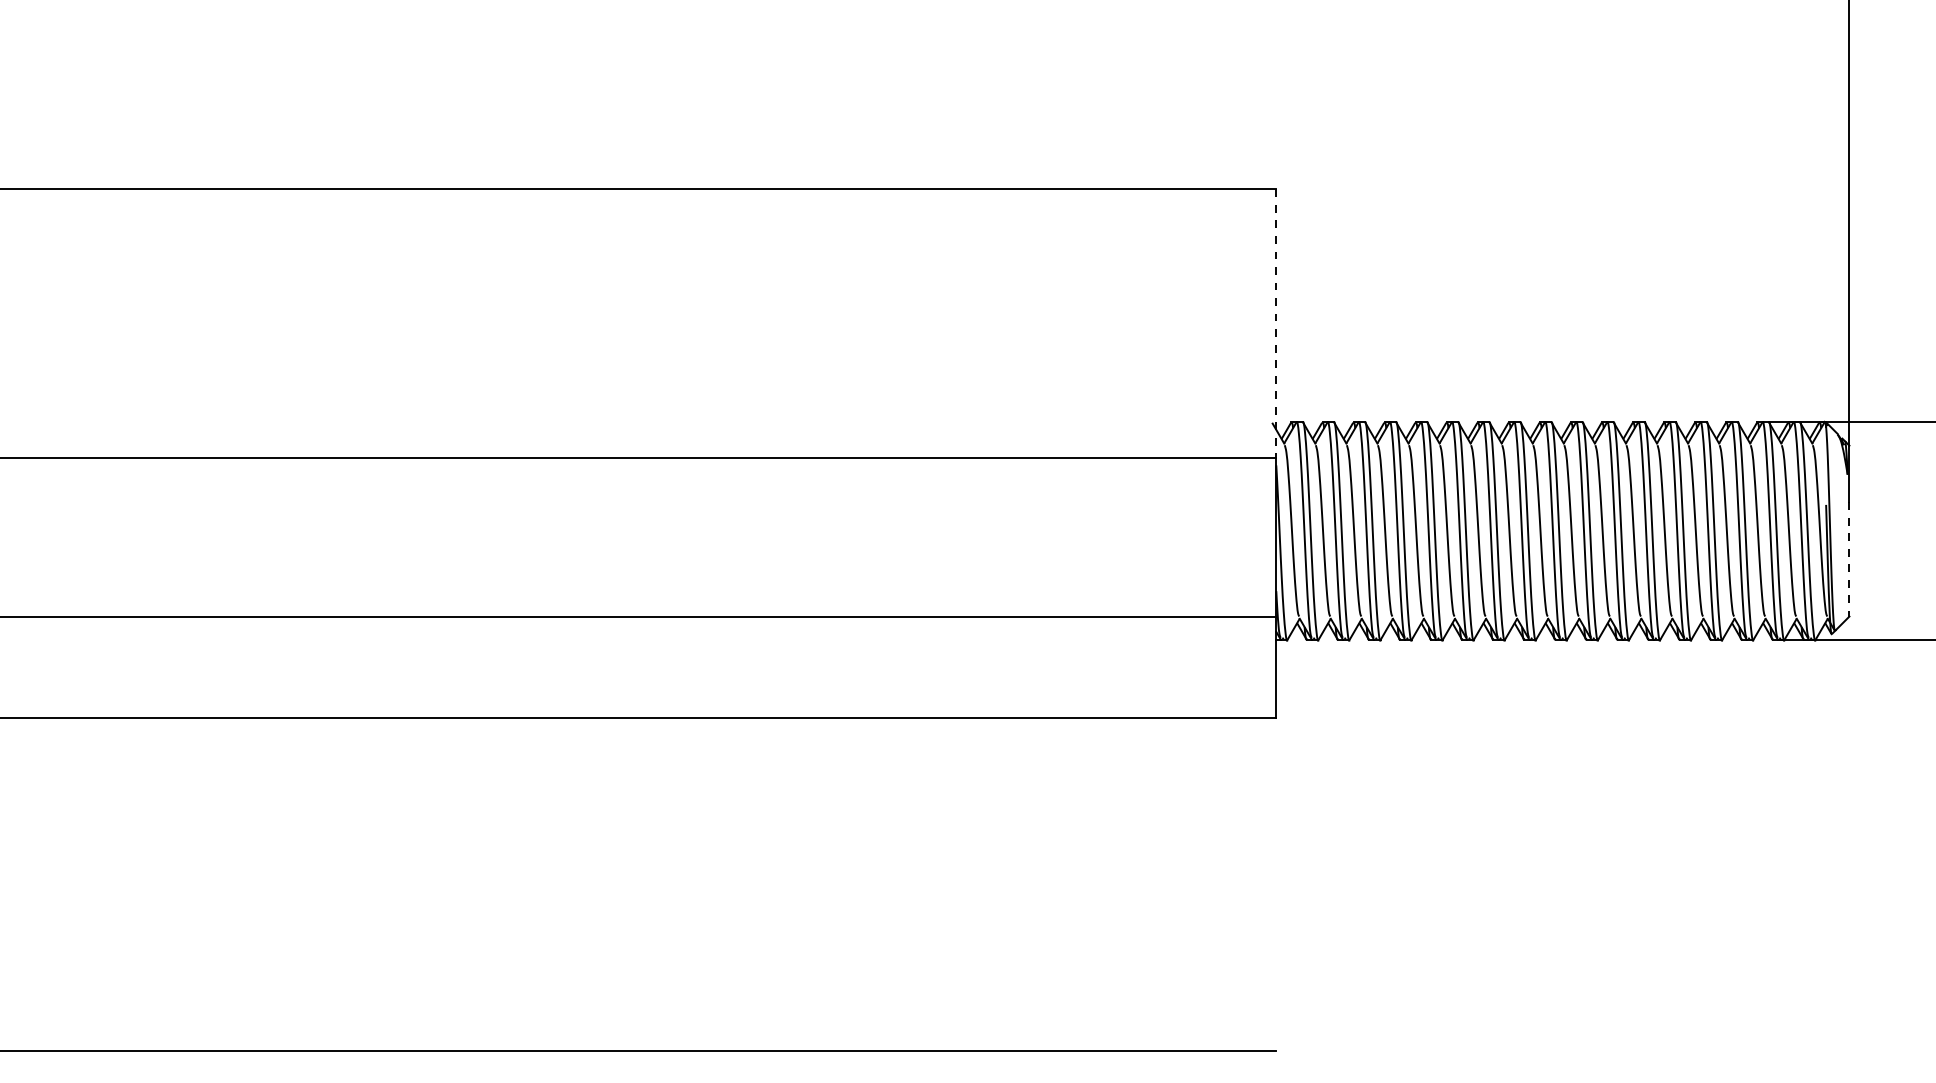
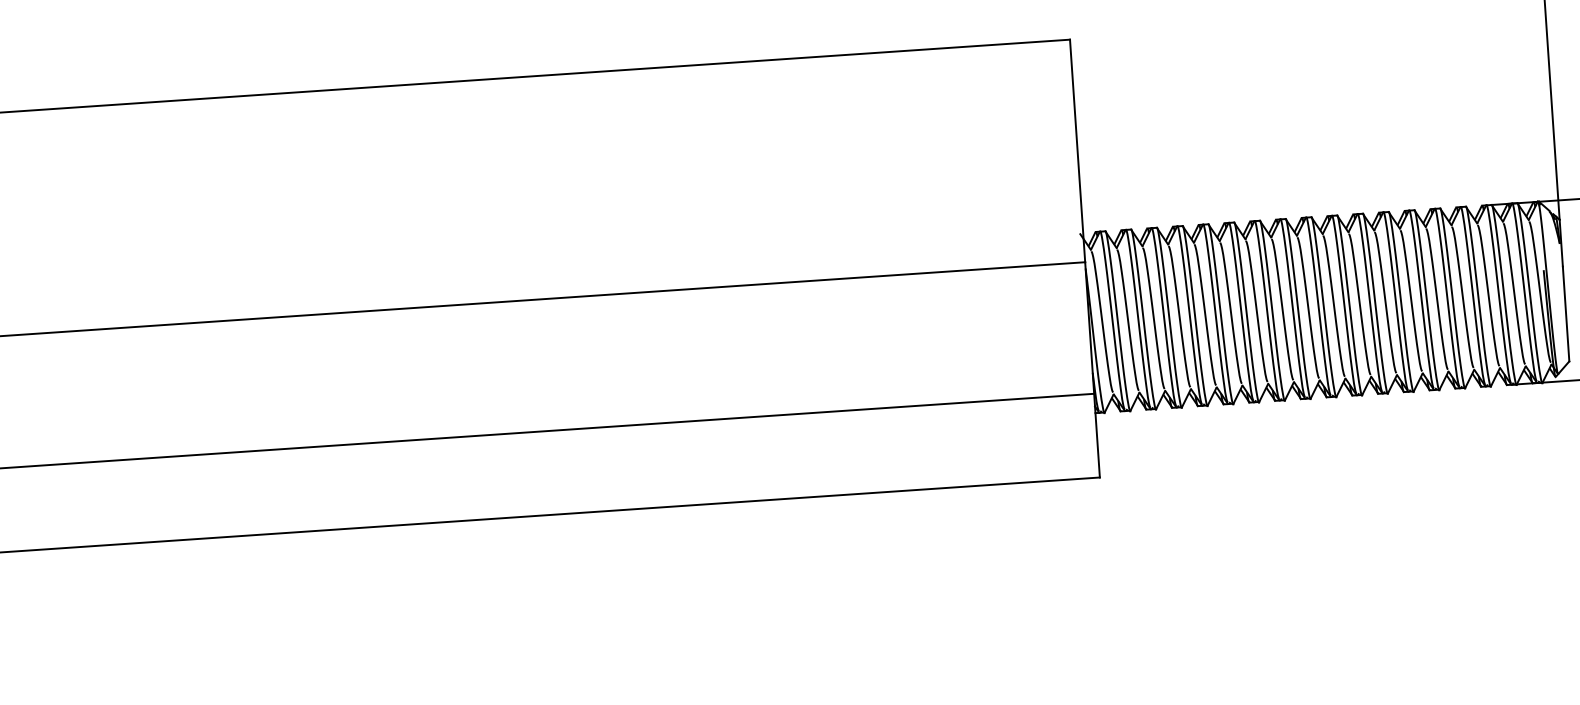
line: (1276, 324) -> (1077, 151), dashed -> solid
line: (1849, 559) -> (1566, 314), dashed -> solid

